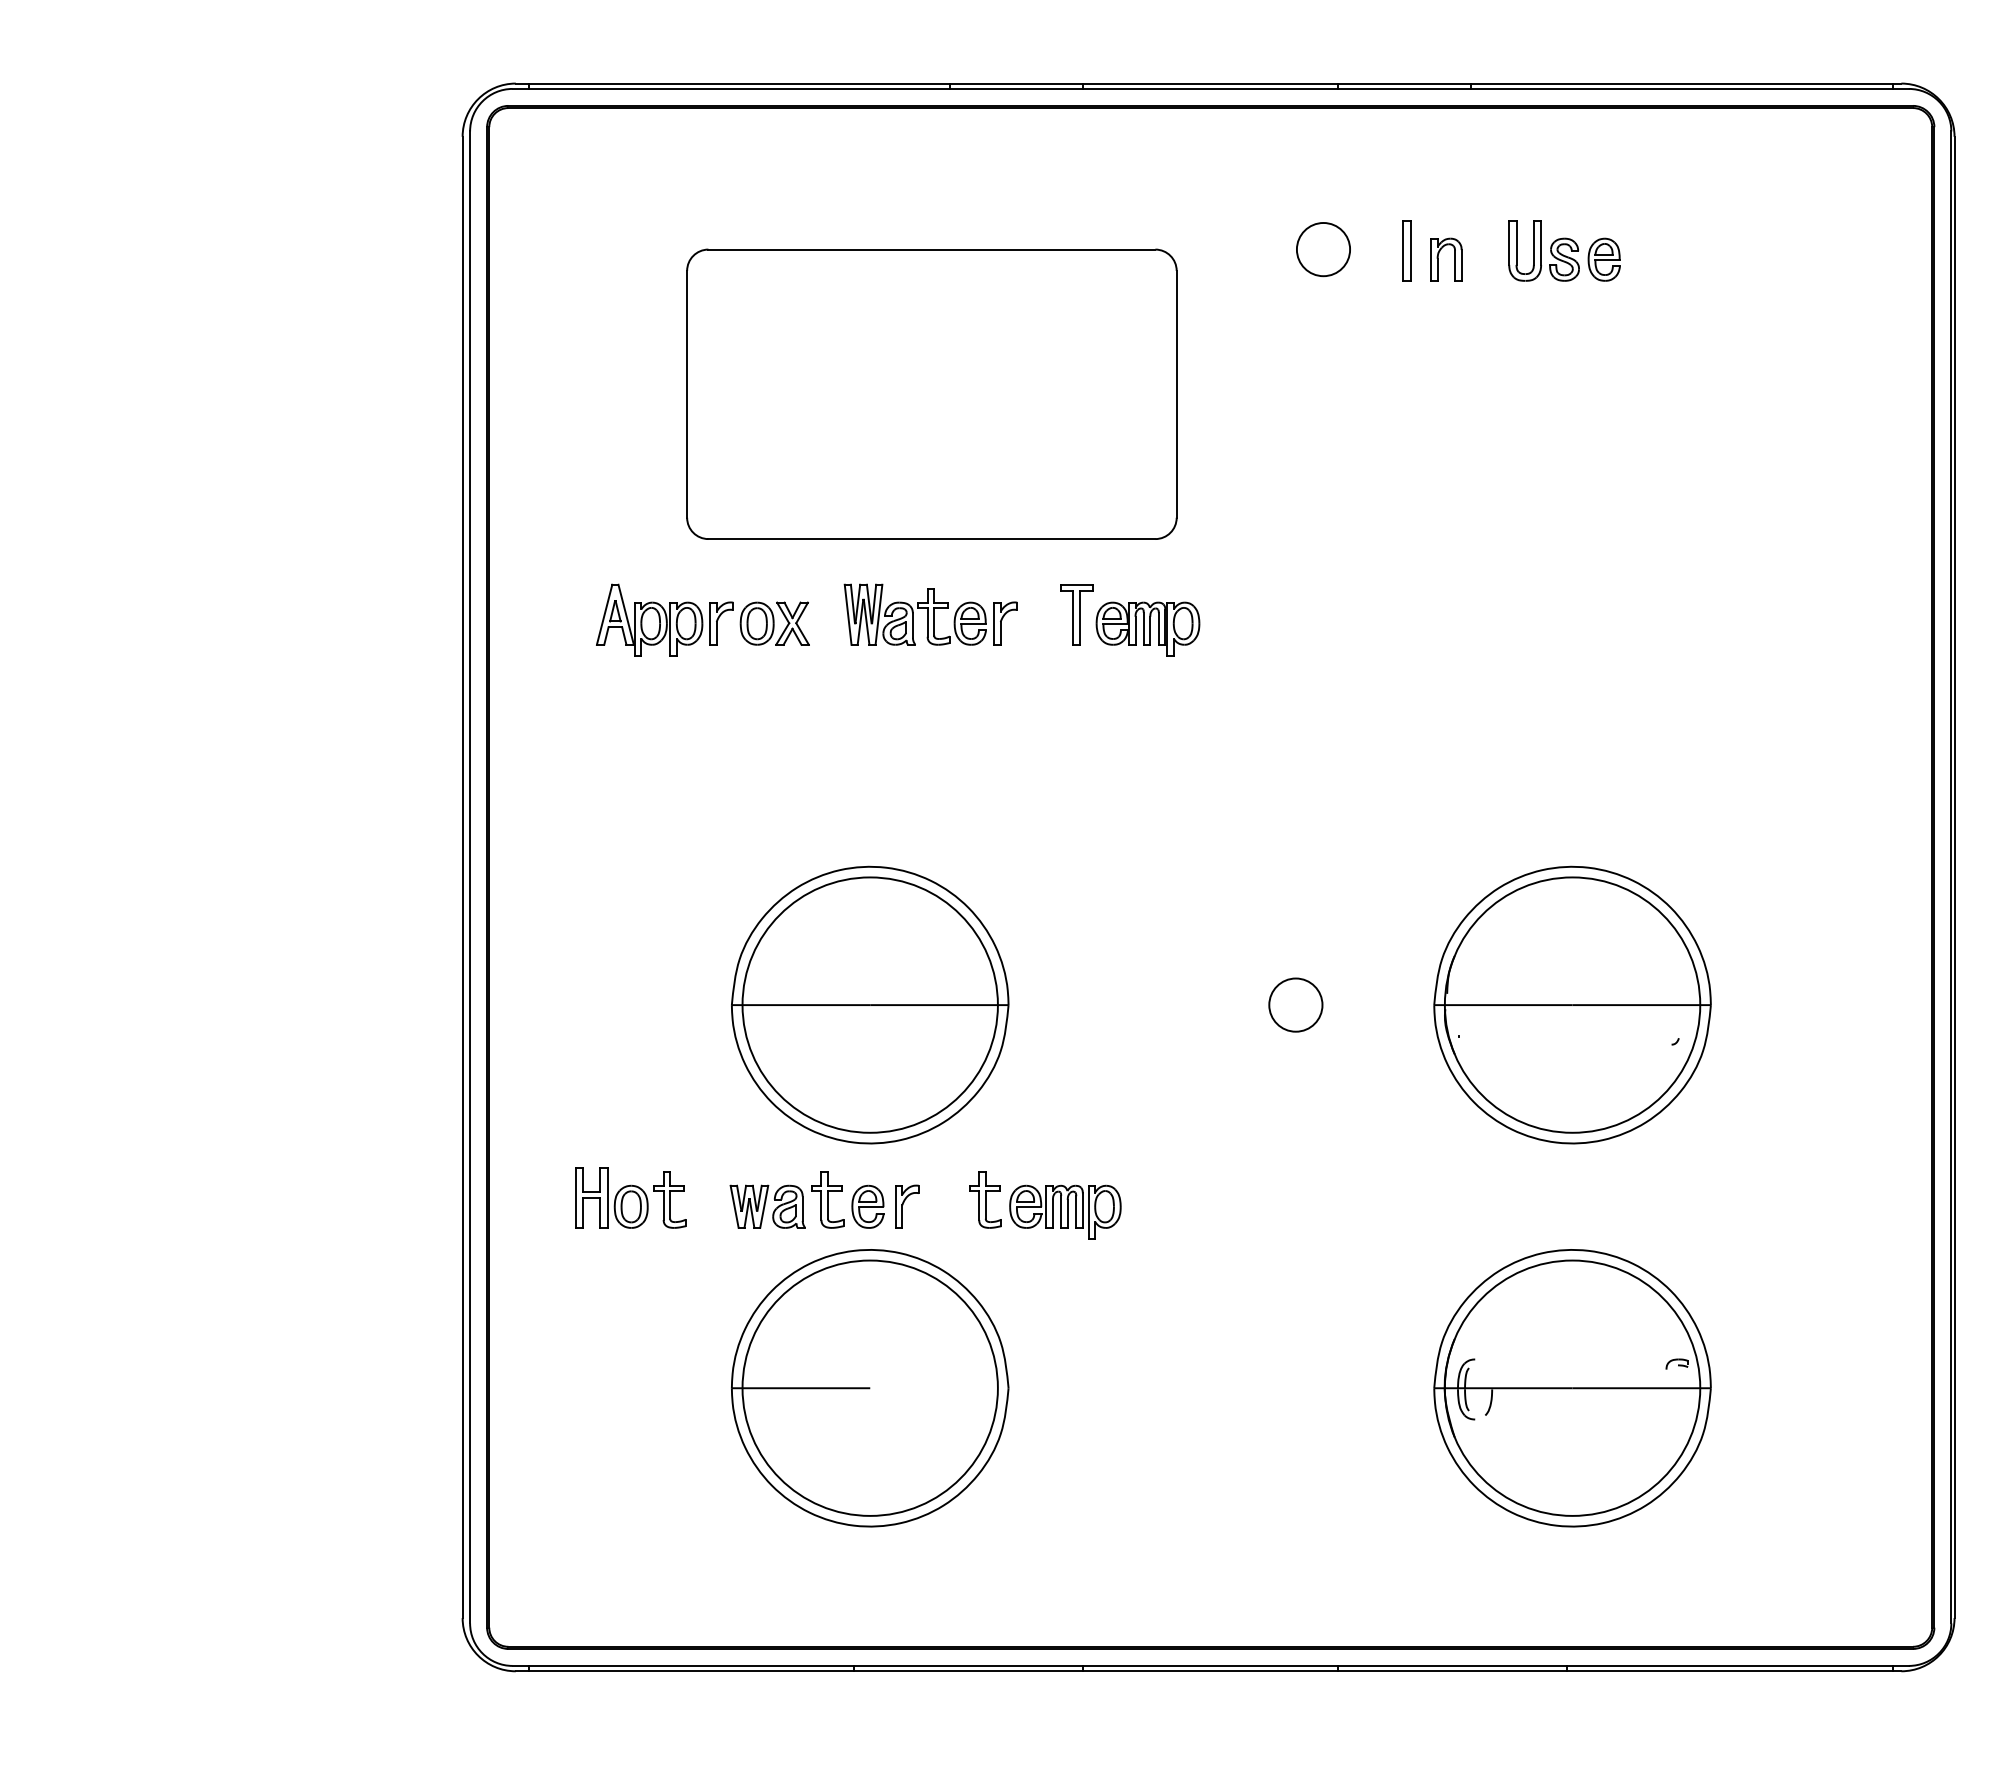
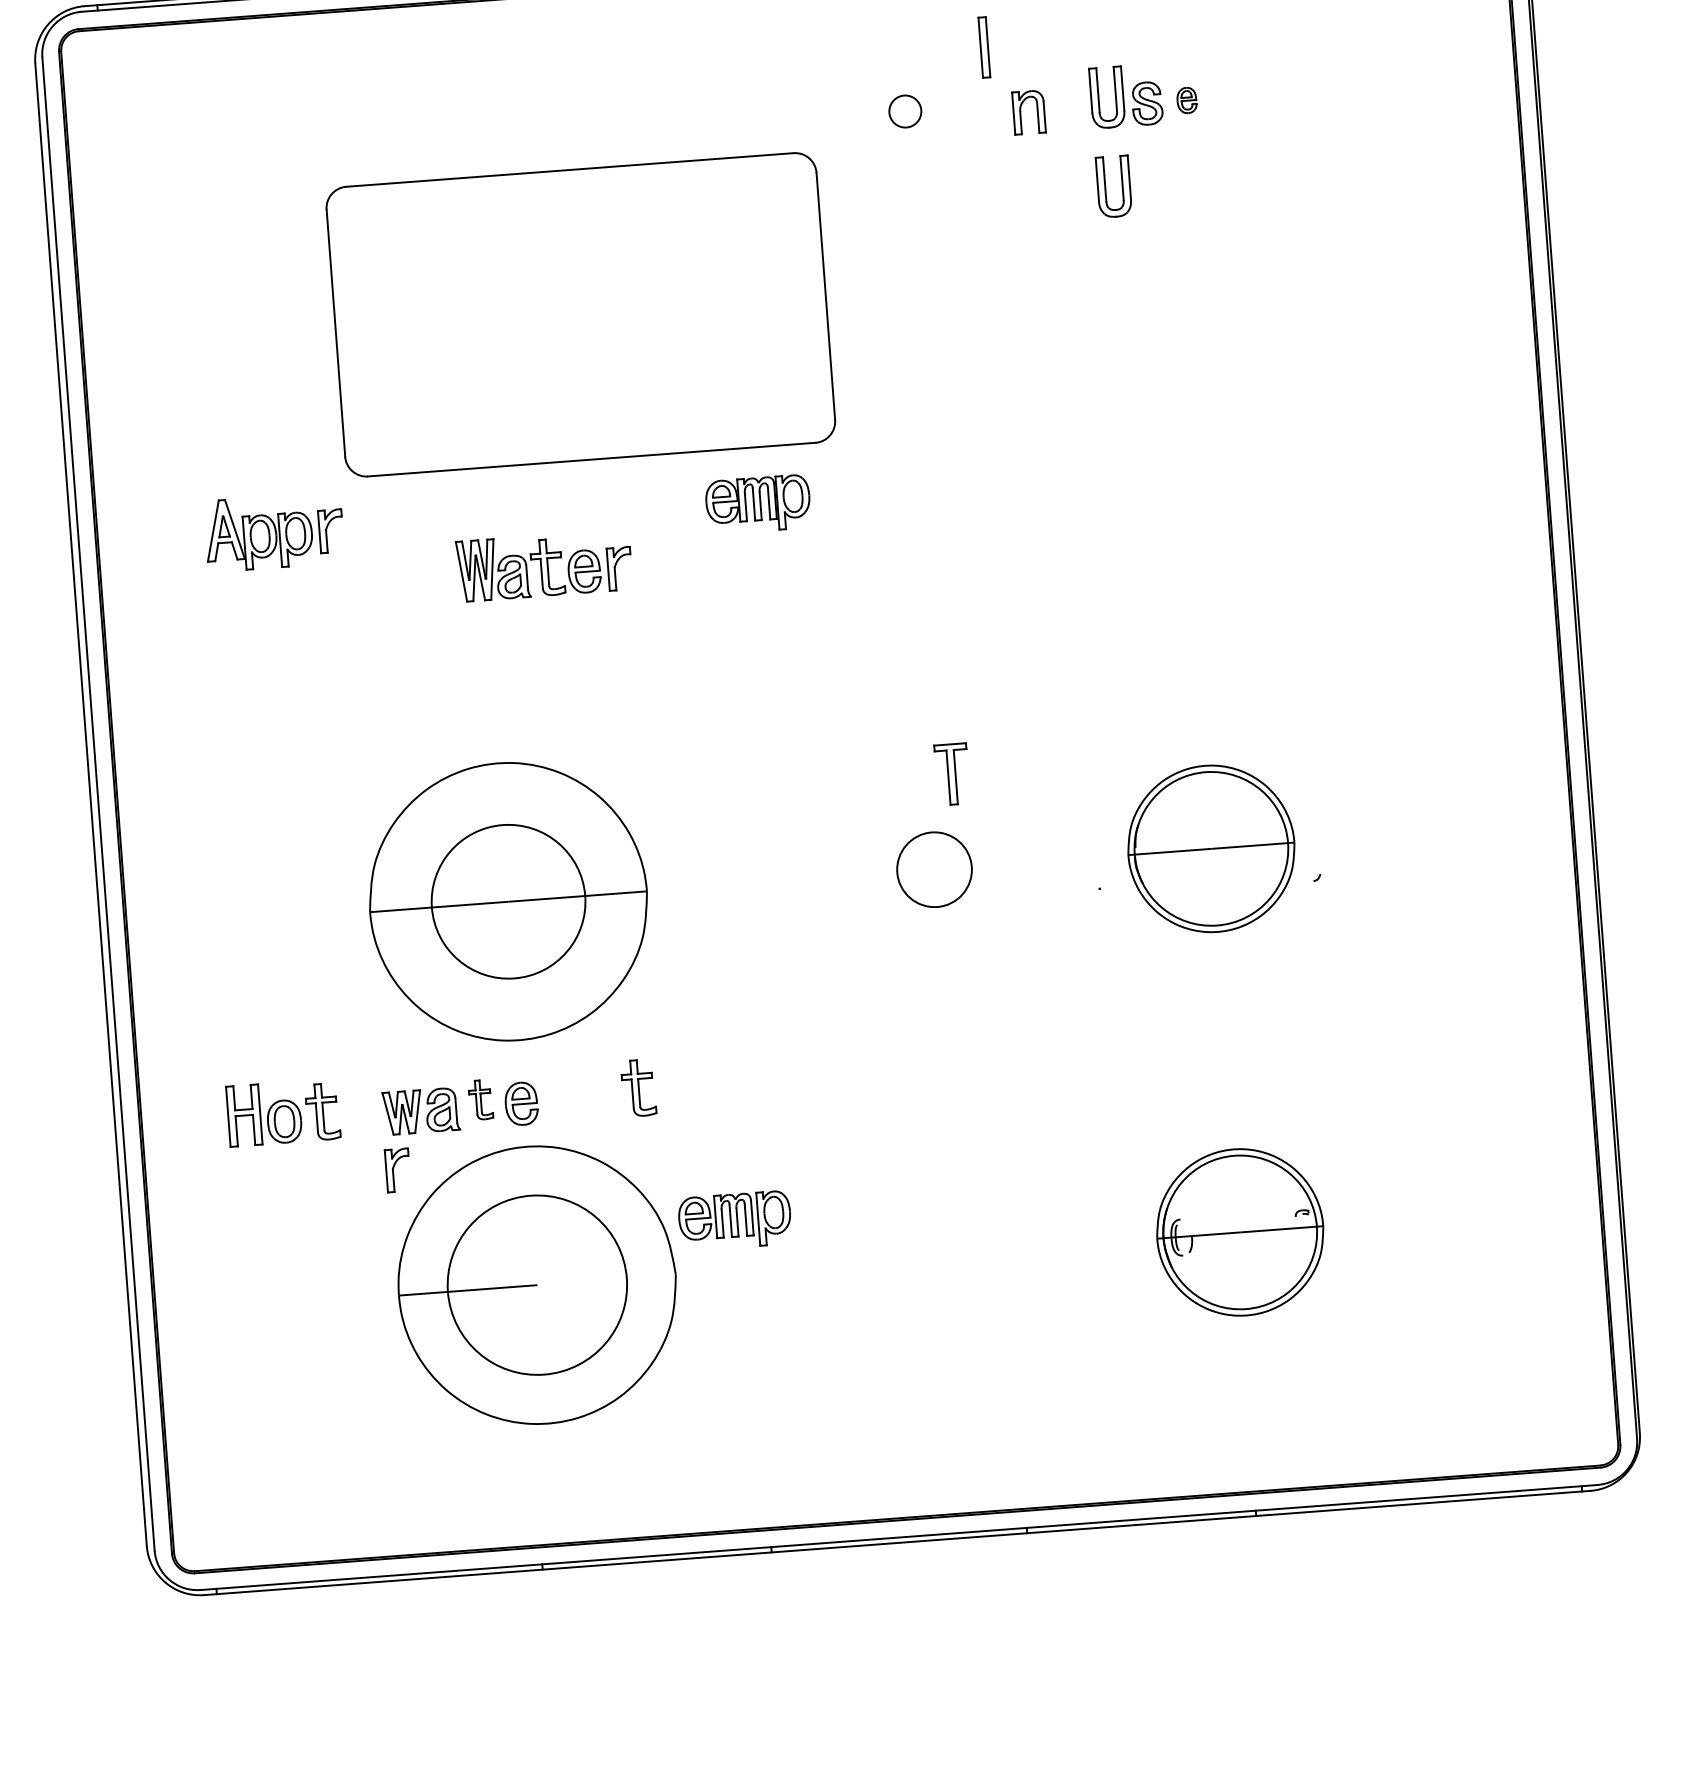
circle: (1323, 249) -> (905, 111), size x0.6
part: (1406, 250) -> (984, 47), moved
part: (1603, 259) -> (1186, 100), size x0.6
part: (1517, 339) -> (1106, 186), added
part: (931, 393) -> (580, 314), moved
part: (930, 614) -> (543, 565), moved
part: (1076, 614) -> (952, 774), moved
part: (774, 623) -> (384, 527), removed
circle: (869, 1004) -> (507, 901), size x0.6
circle: (1295, 1004) -> (934, 869), size x1.4
part: (1572, 1004) -> (1211, 848), size x0.6
part: (827, 1199) -> (480, 1099), size x0.7
part: (907, 1206) -> (398, 1170), moved
part: (1065, 1211) -> (735, 1220), moved
circle: (869, 1387) -> (536, 1284), size x0.7
part: (1572, 1388) -> (1240, 1232), size x0.6

